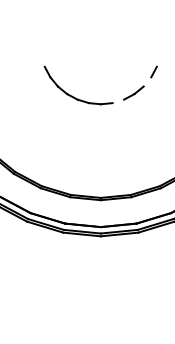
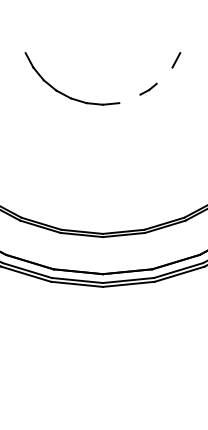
part: (133, 92) -> (147, 88), size x0.6

